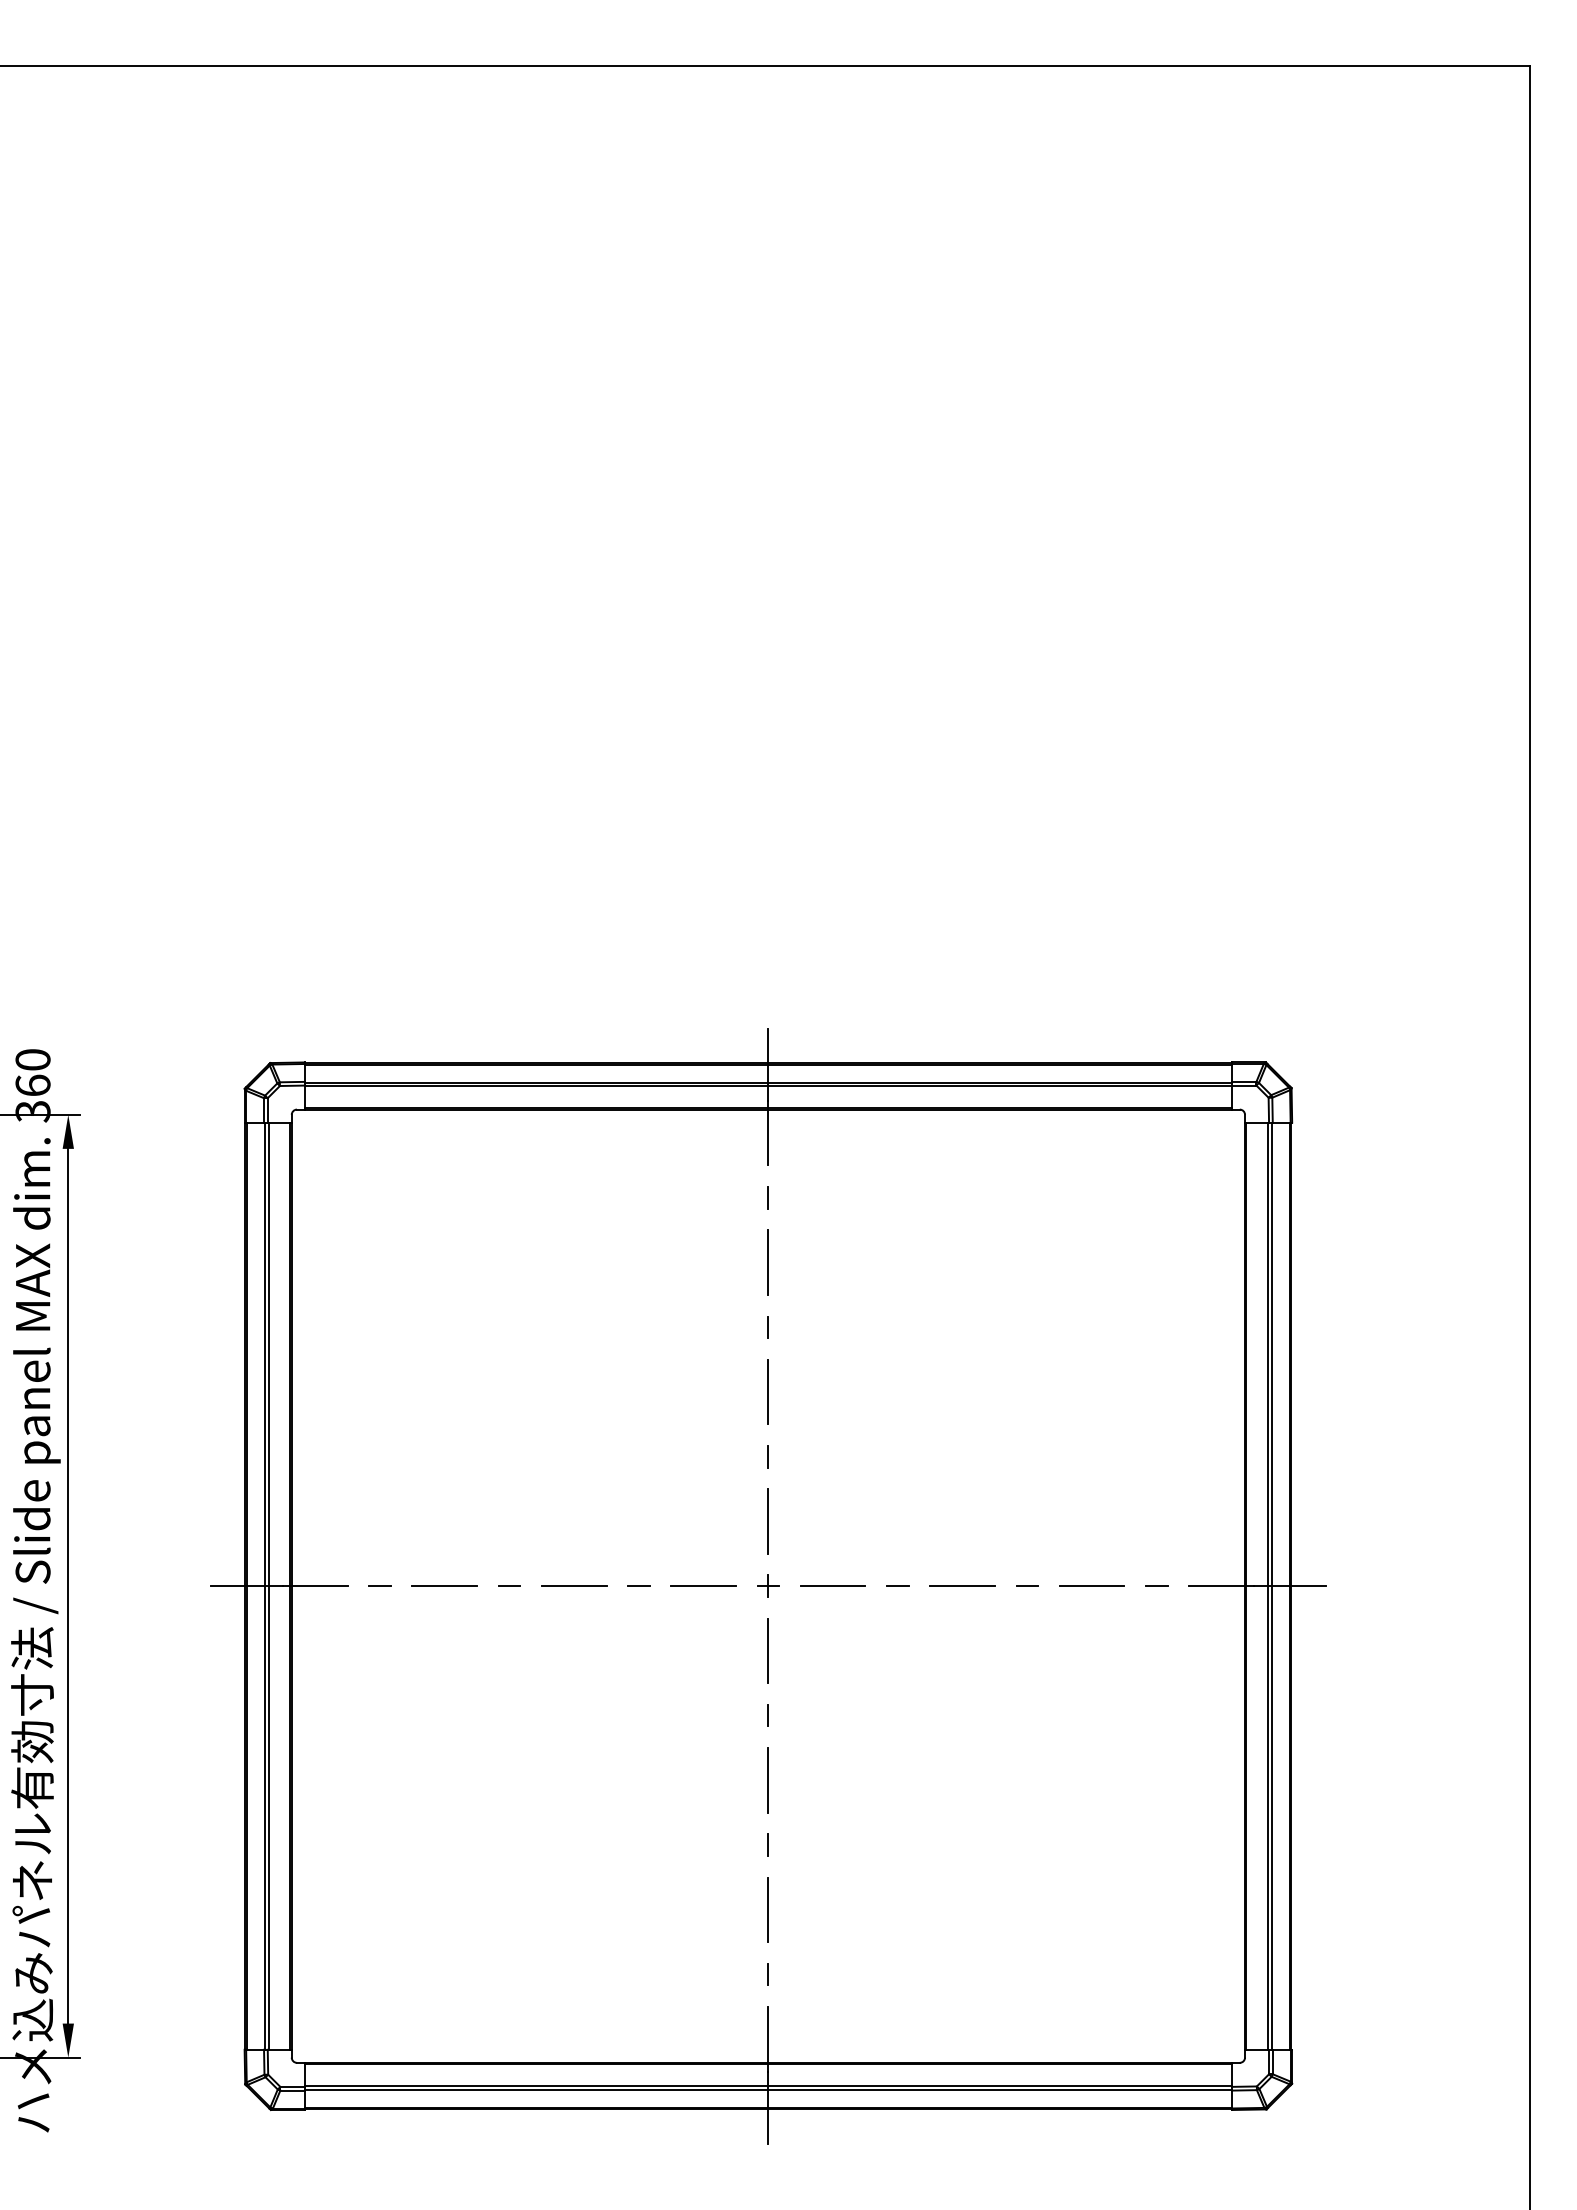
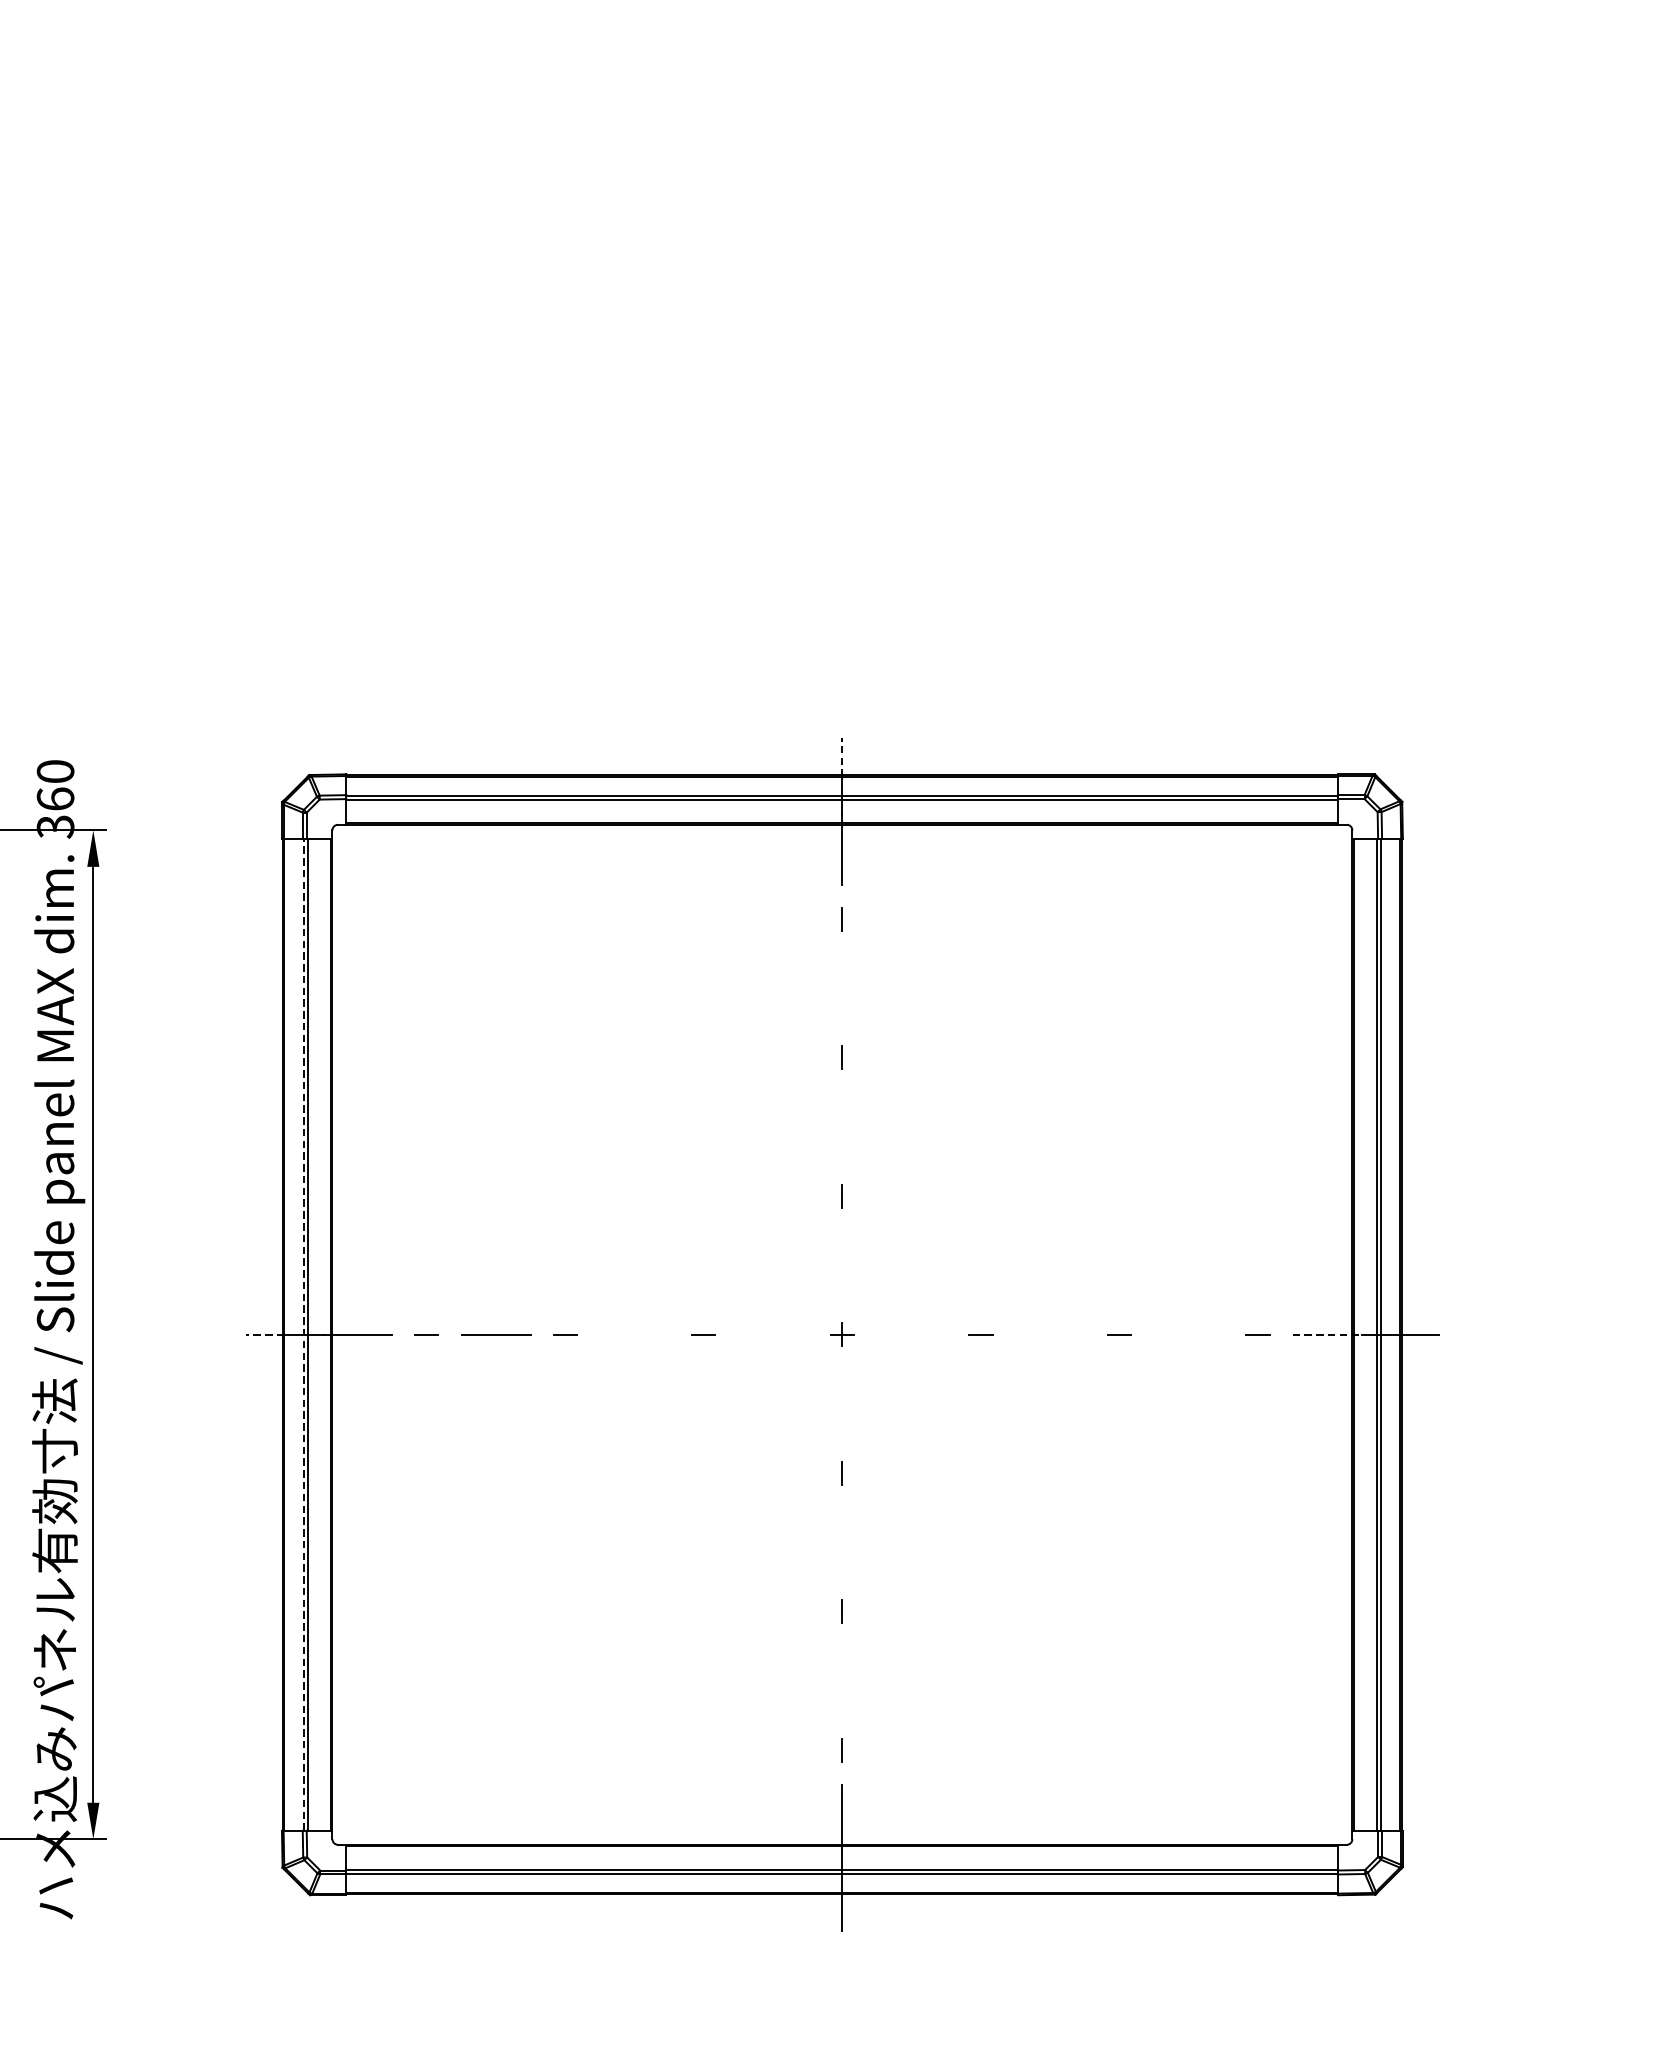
line: (768, 1046) -> (842, 757), solid -> dashed
line: (768, 1262) -> (842, 988), removed
line: (768, 1391) -> (842, 1126), removed
line: (768, 1521) -> (842, 1265), removed
line: (228, 1586) -> (264, 1335), solid -> dashed
line: (264, 1586) -> (303, 1335), solid -> dashed
line: (573, 1586) -> (633, 1335), removed
line: (703, 1586) -> (772, 1335), removed
line: (832, 1586) -> (911, 1335), removed
line: (962, 1586) -> (1050, 1335), removed
line: (1091, 1586) -> (1188, 1335), removed
line: (1222, 1586) -> (1328, 1335), solid -> dashed
line: (768, 1650) -> (842, 1403), removed
line: (768, 1780) -> (842, 1542), removed
line: (768, 1909) -> (842, 1680), removed

